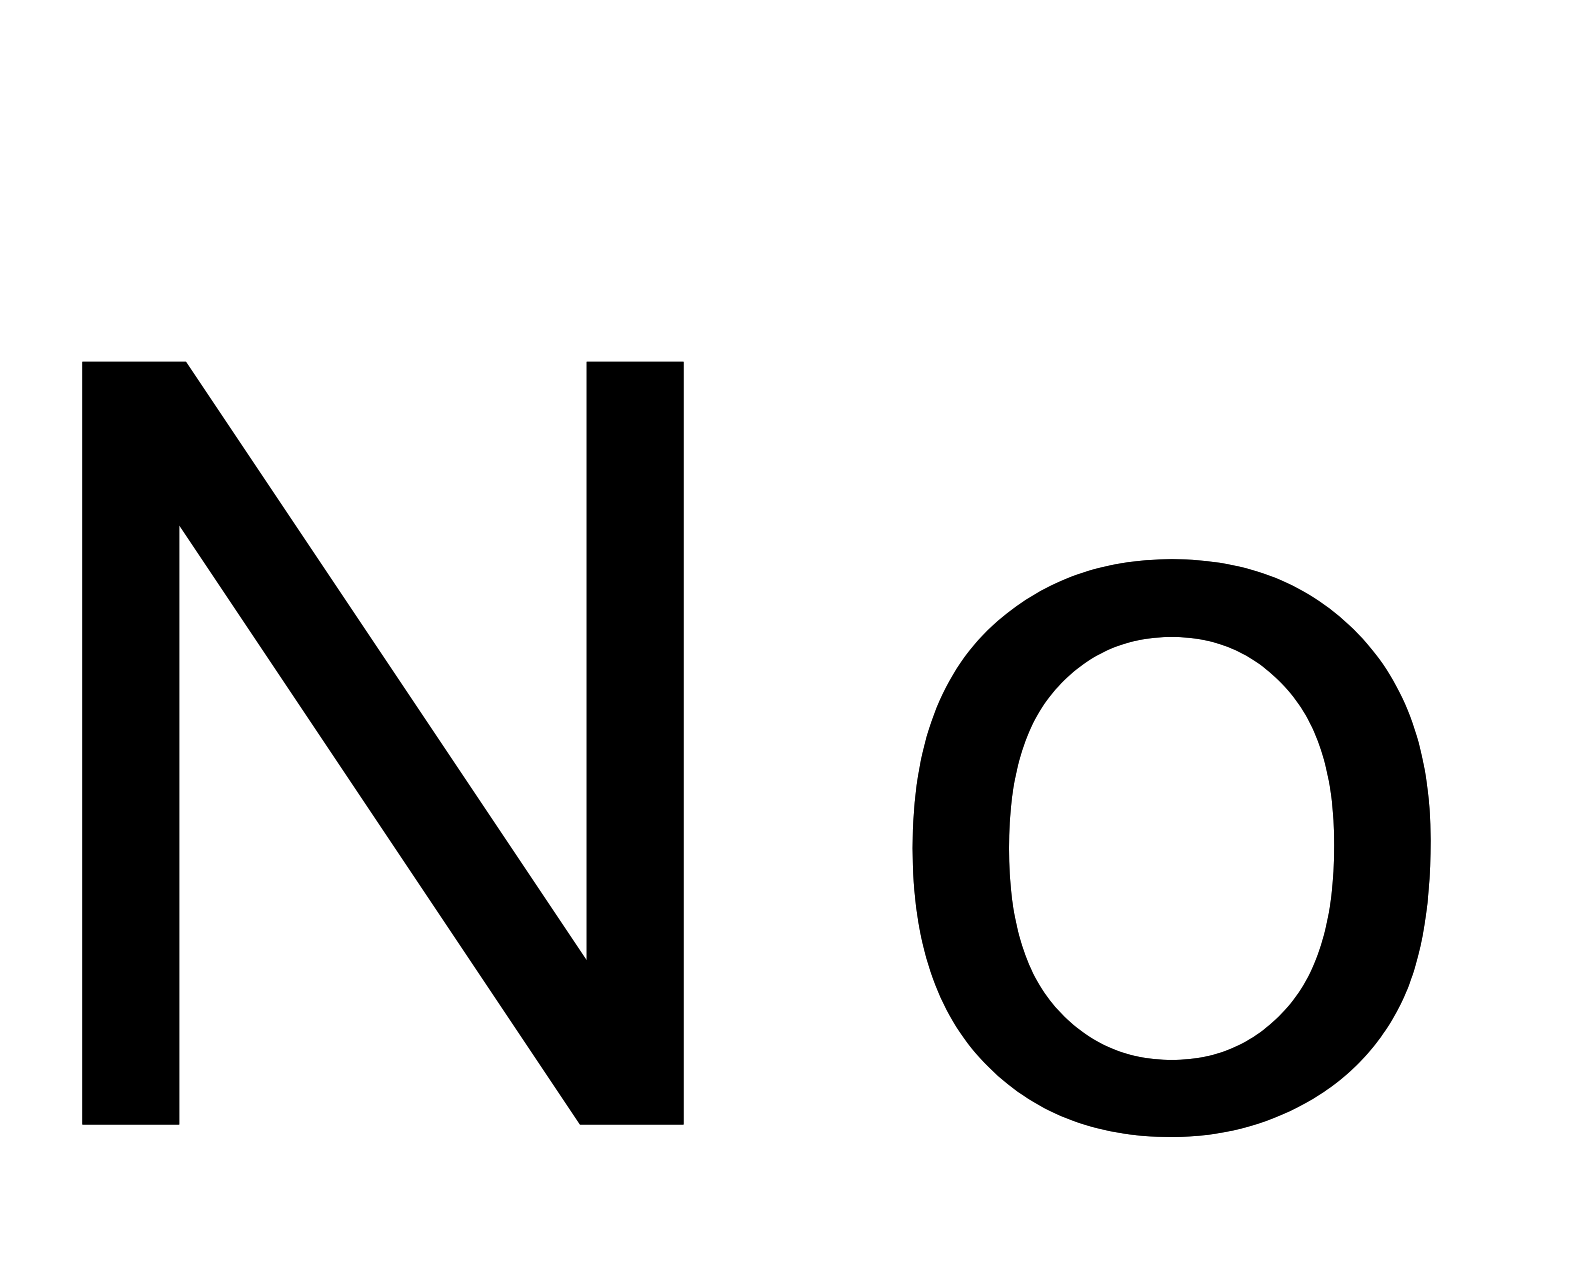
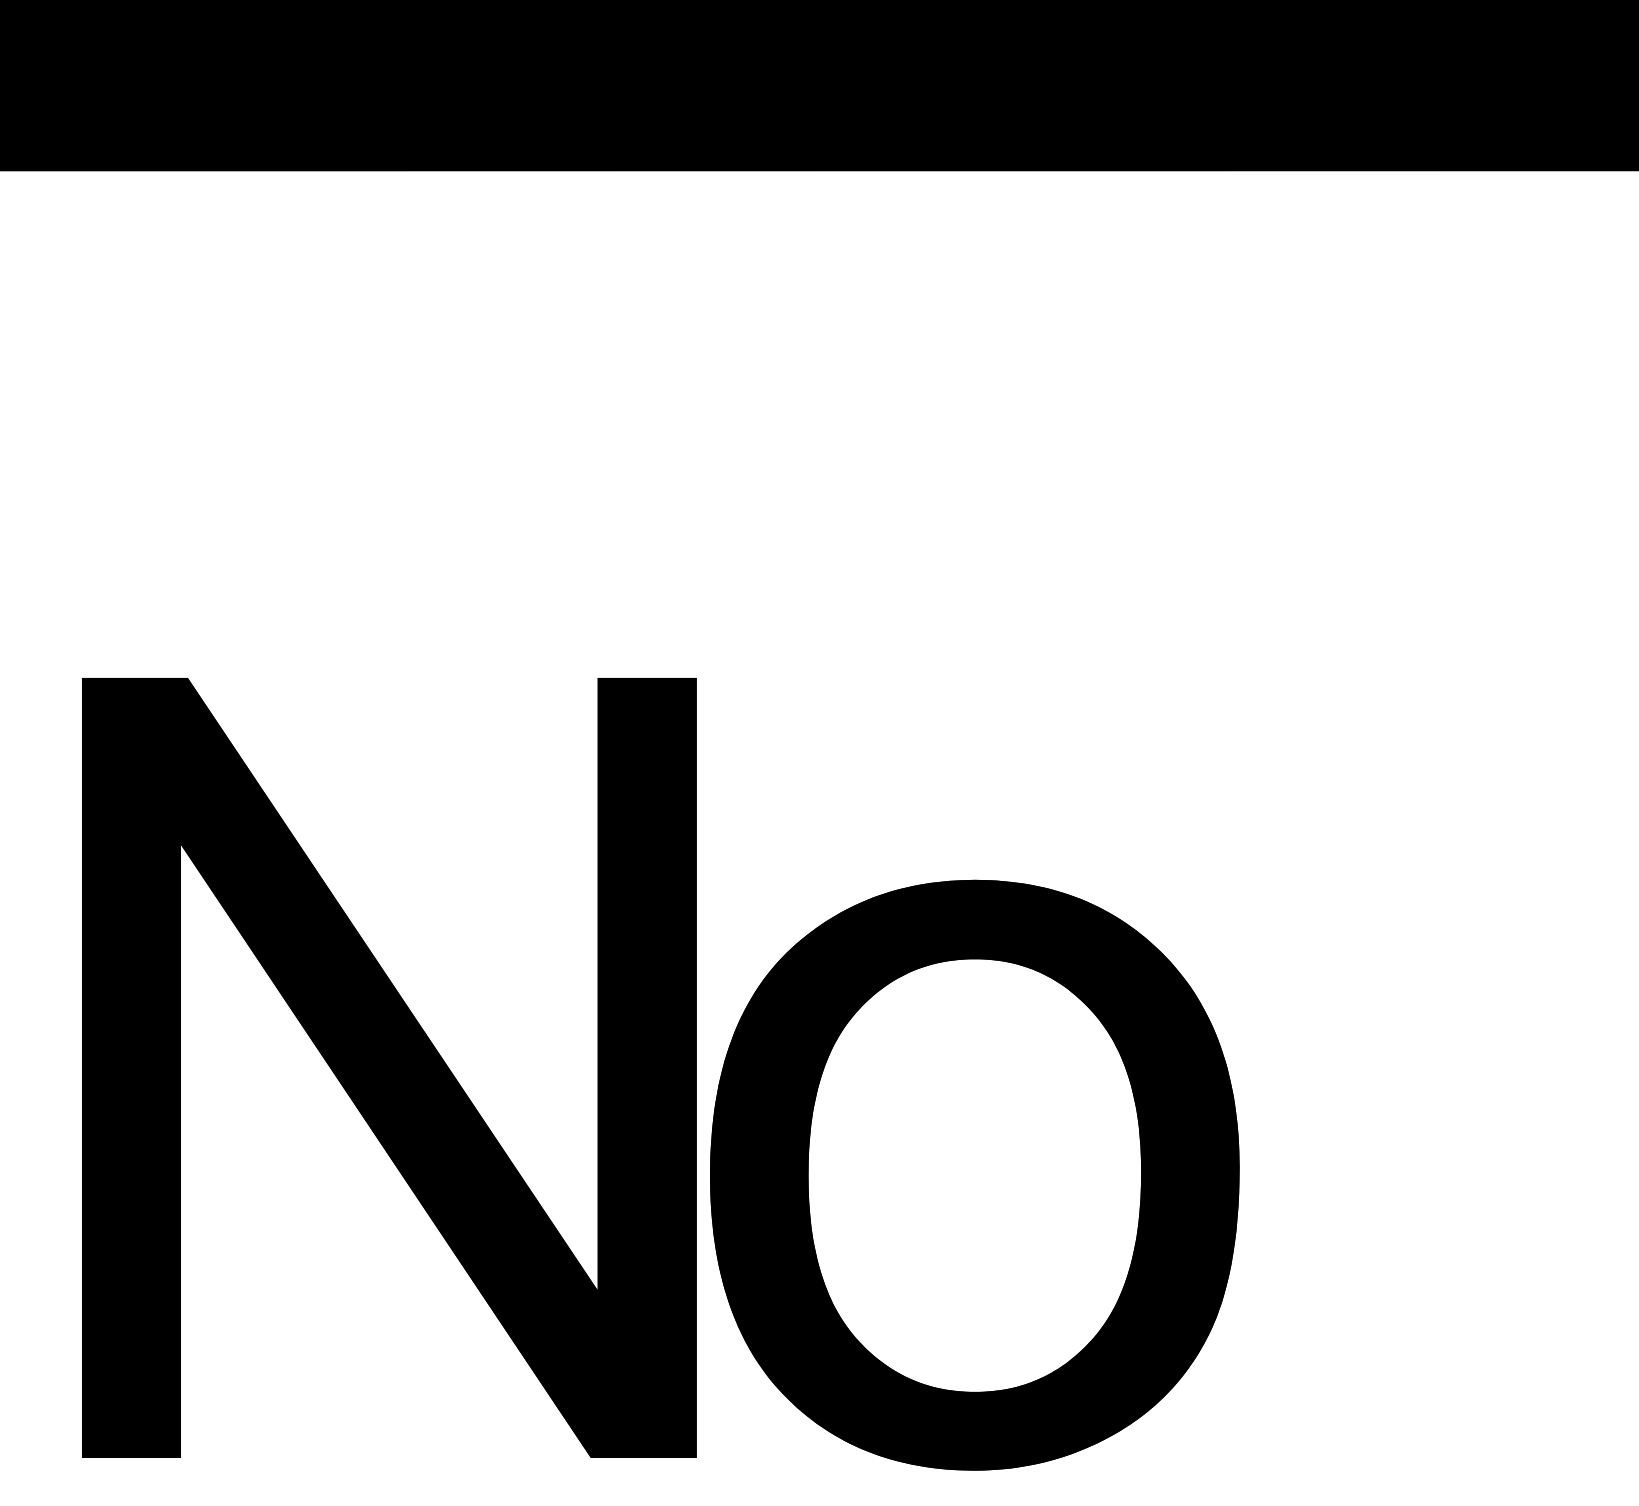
part: (1171, 847) -> (974, 1174), moved

